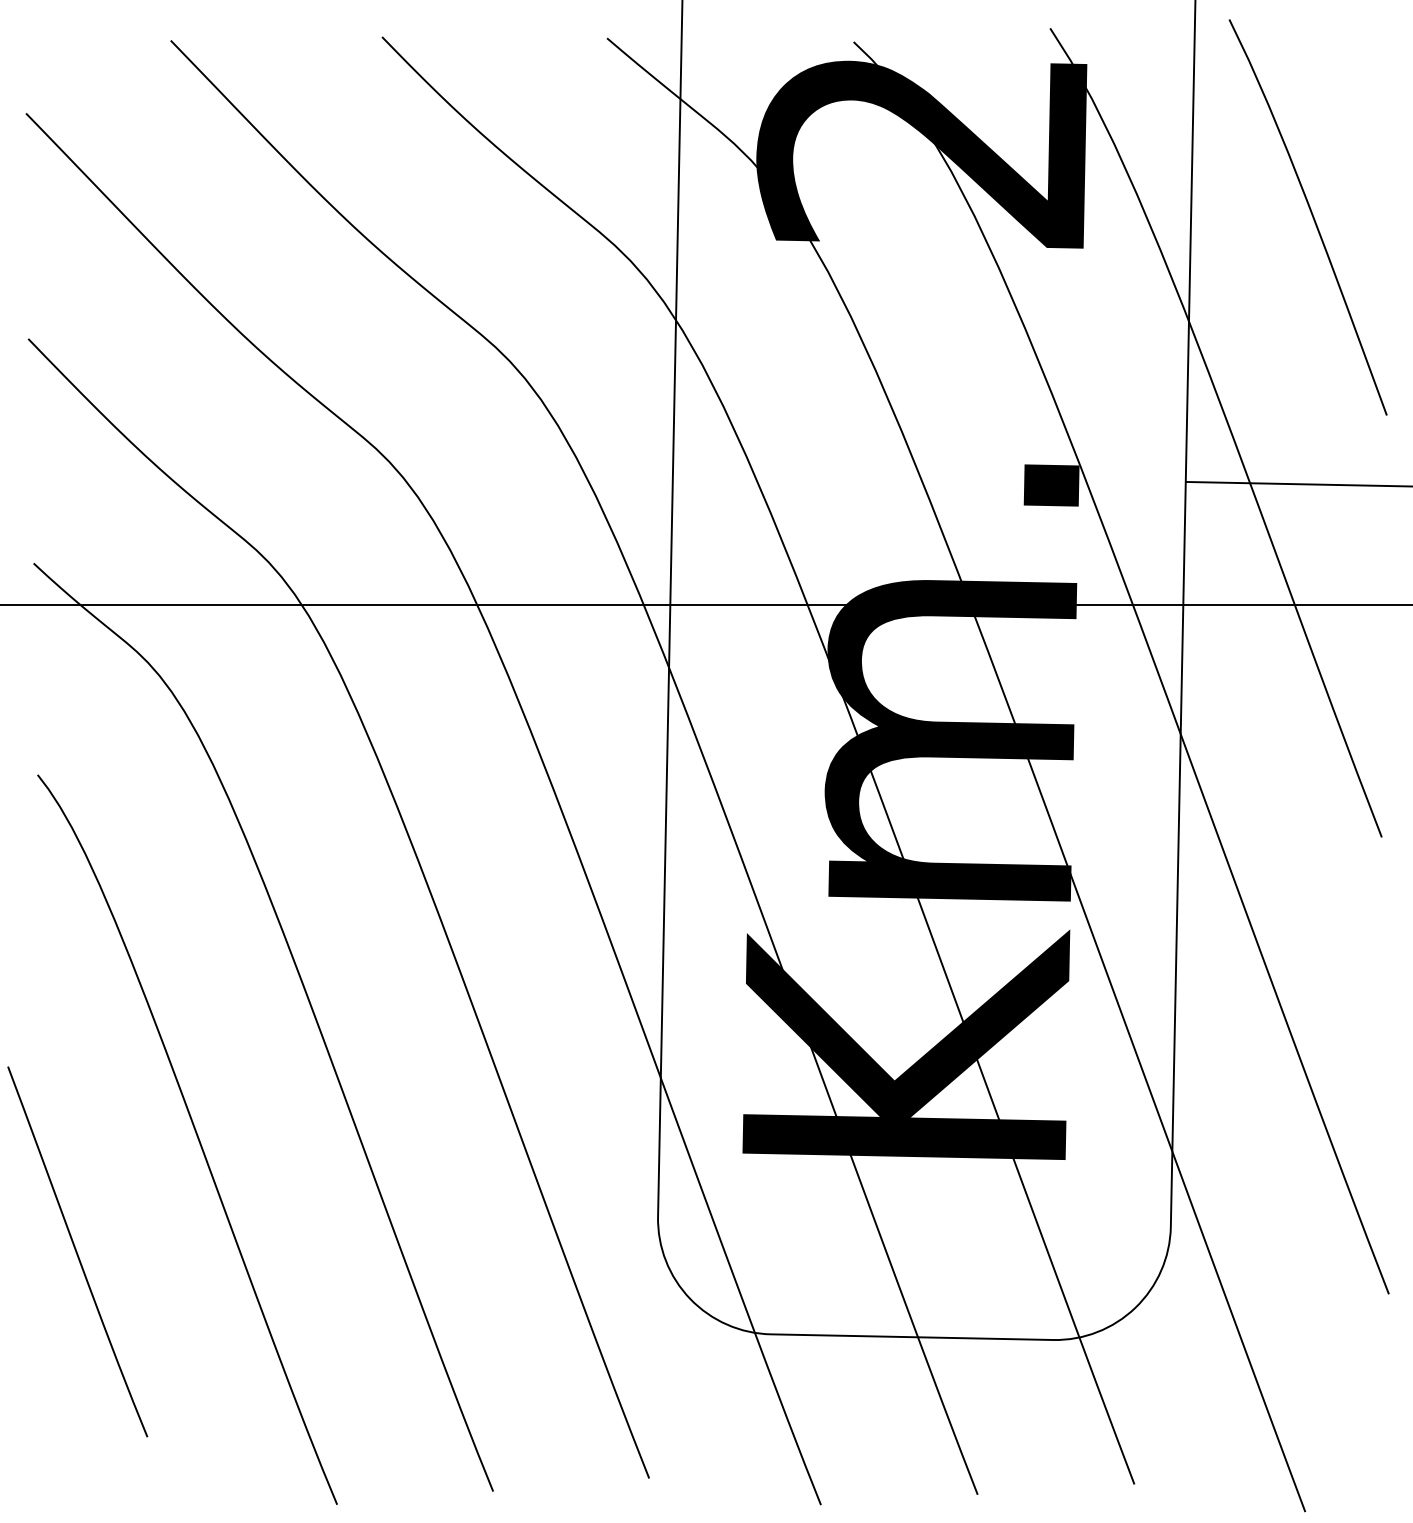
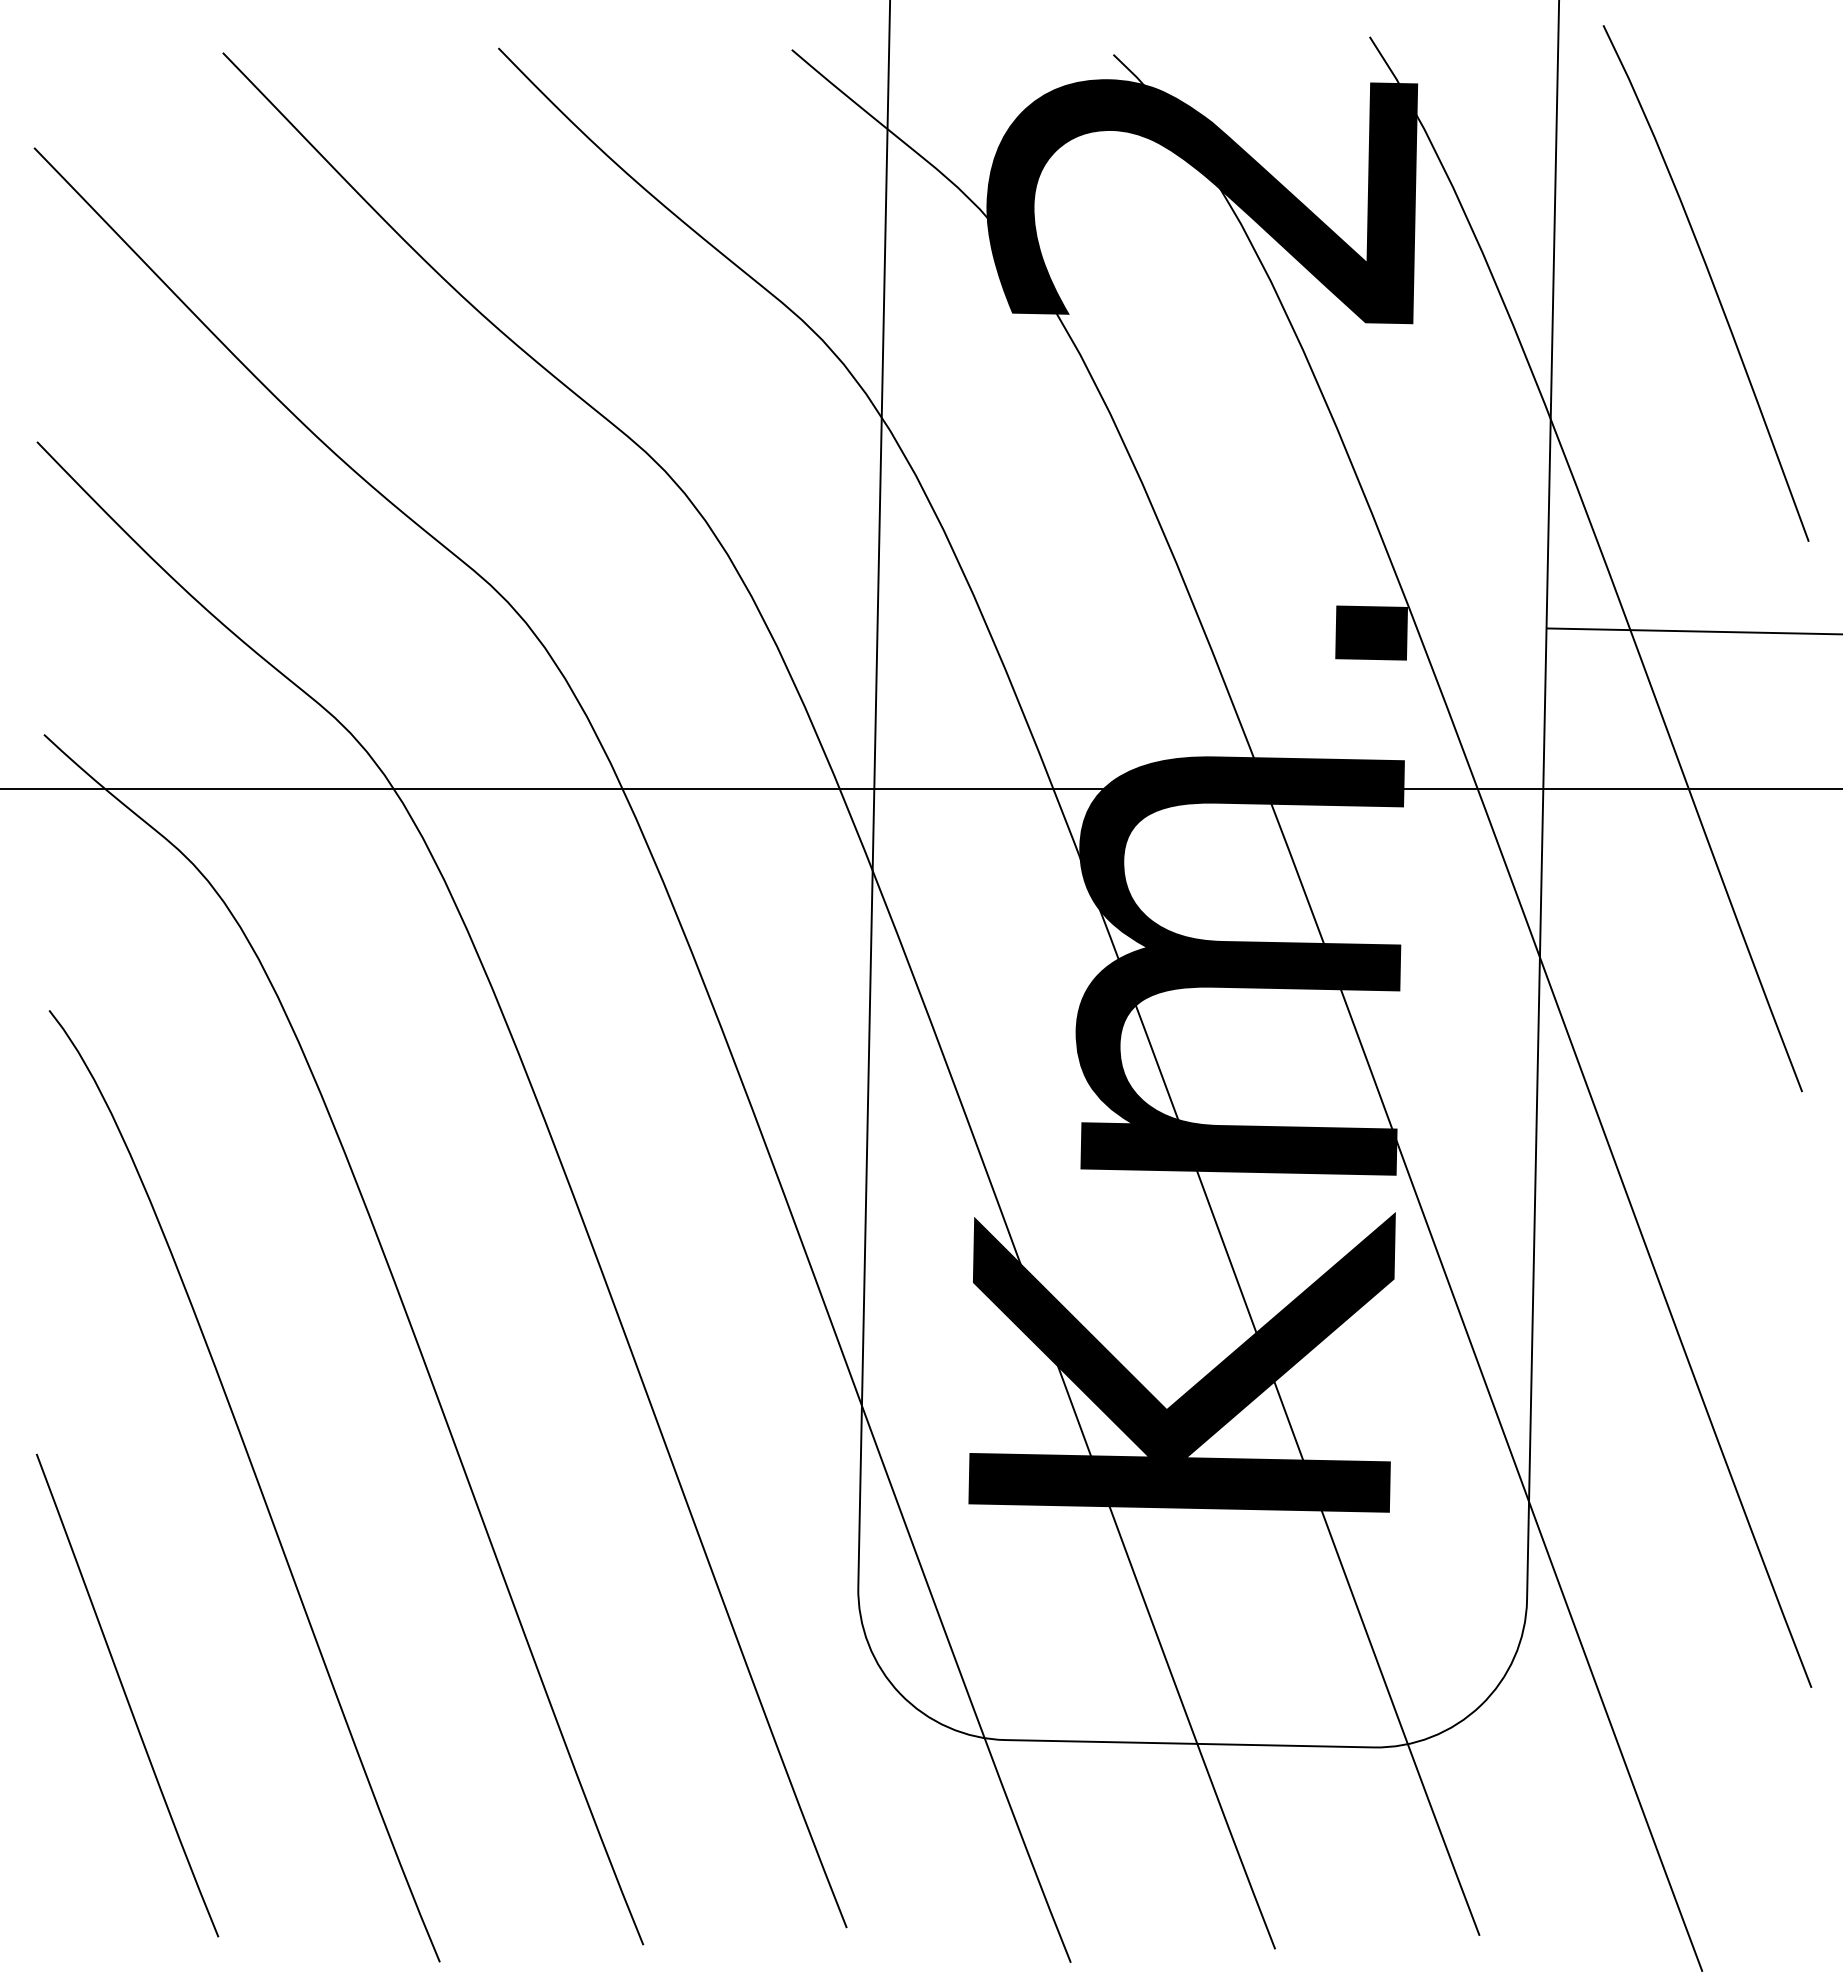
curve: (76, 1251) -> (126, 1695), moved

